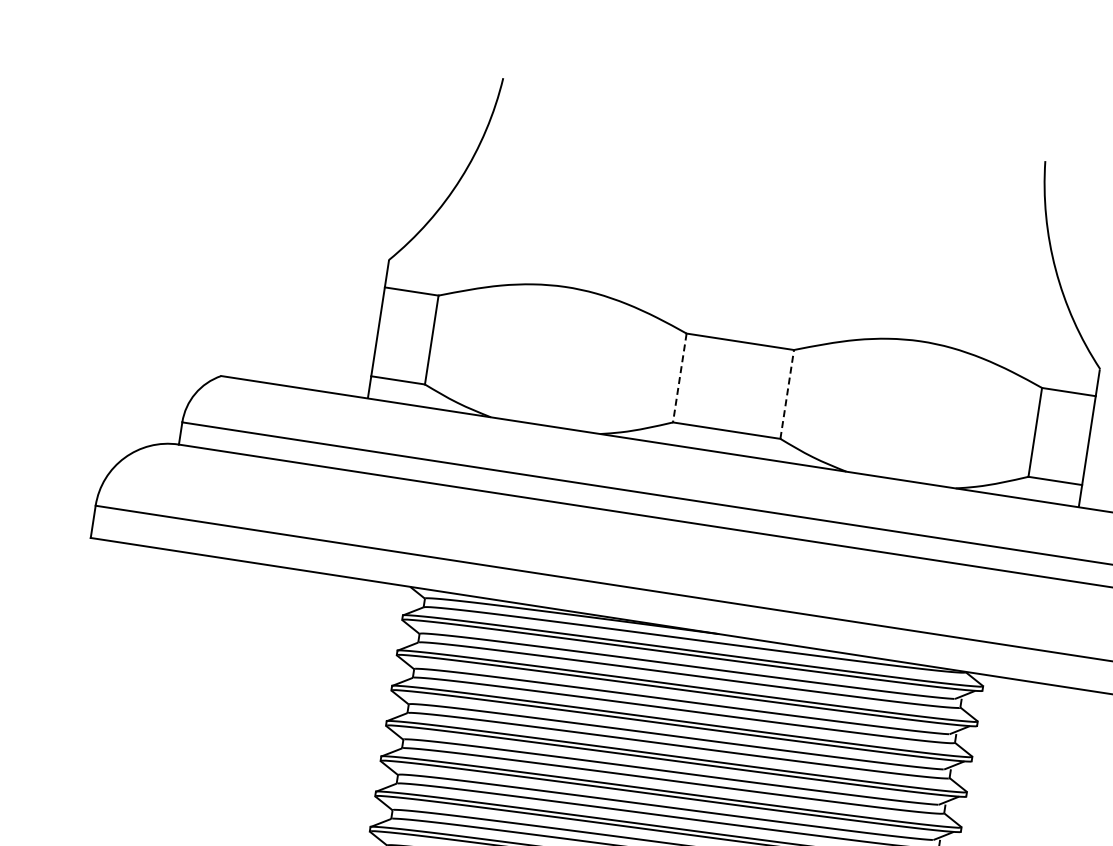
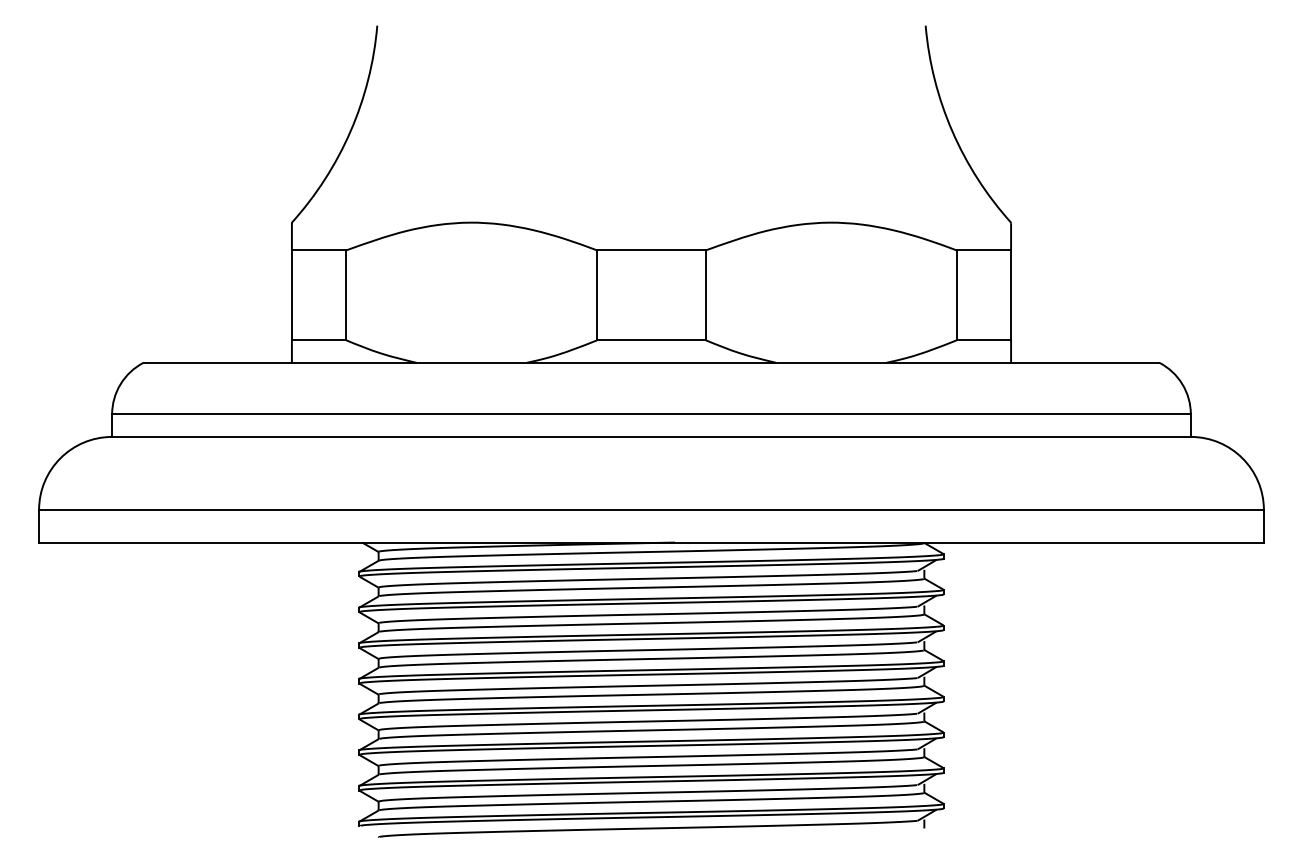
line: (680, 378) -> (597, 295), dashed -> solid
line: (786, 394) -> (705, 295), dashed -> solid

